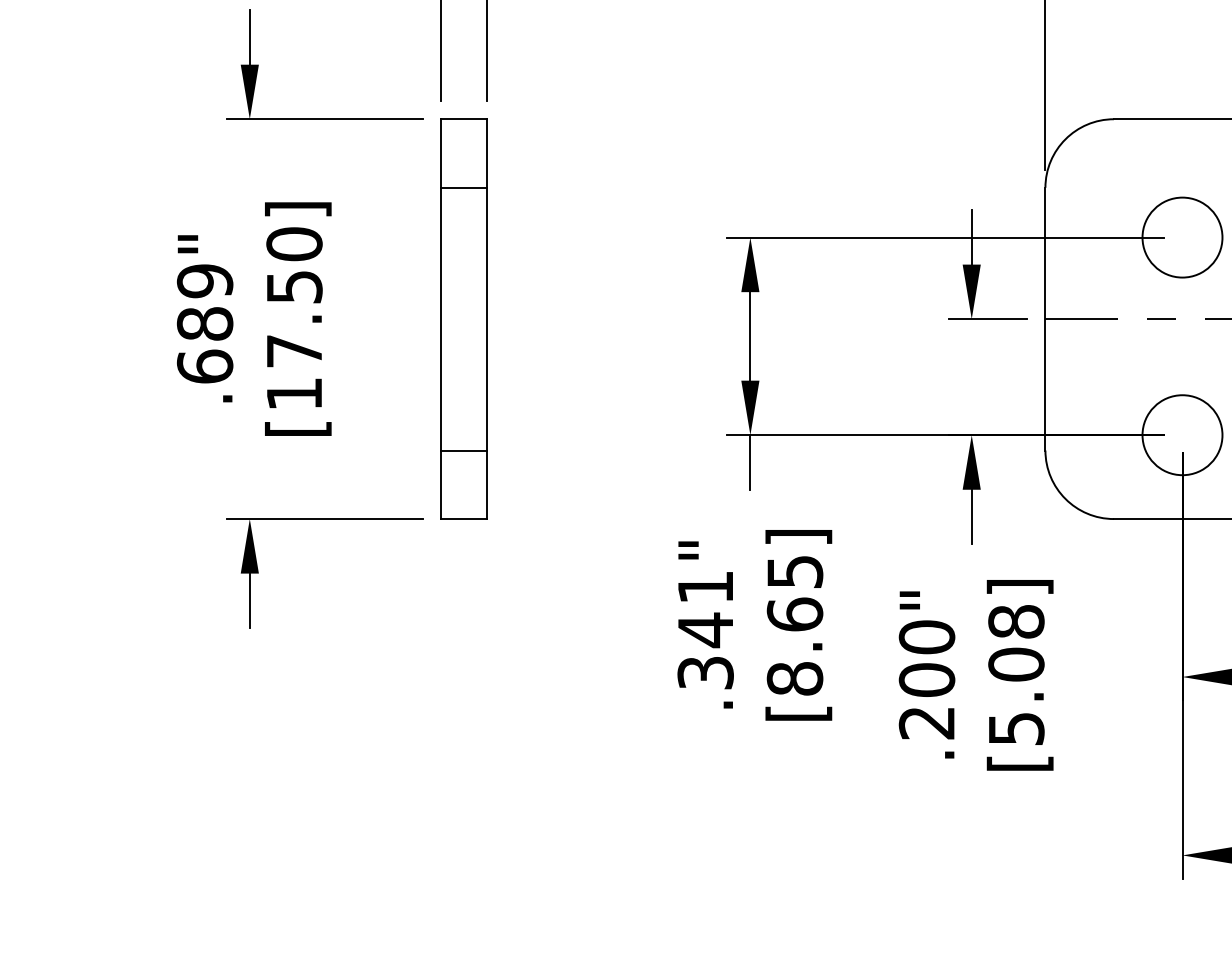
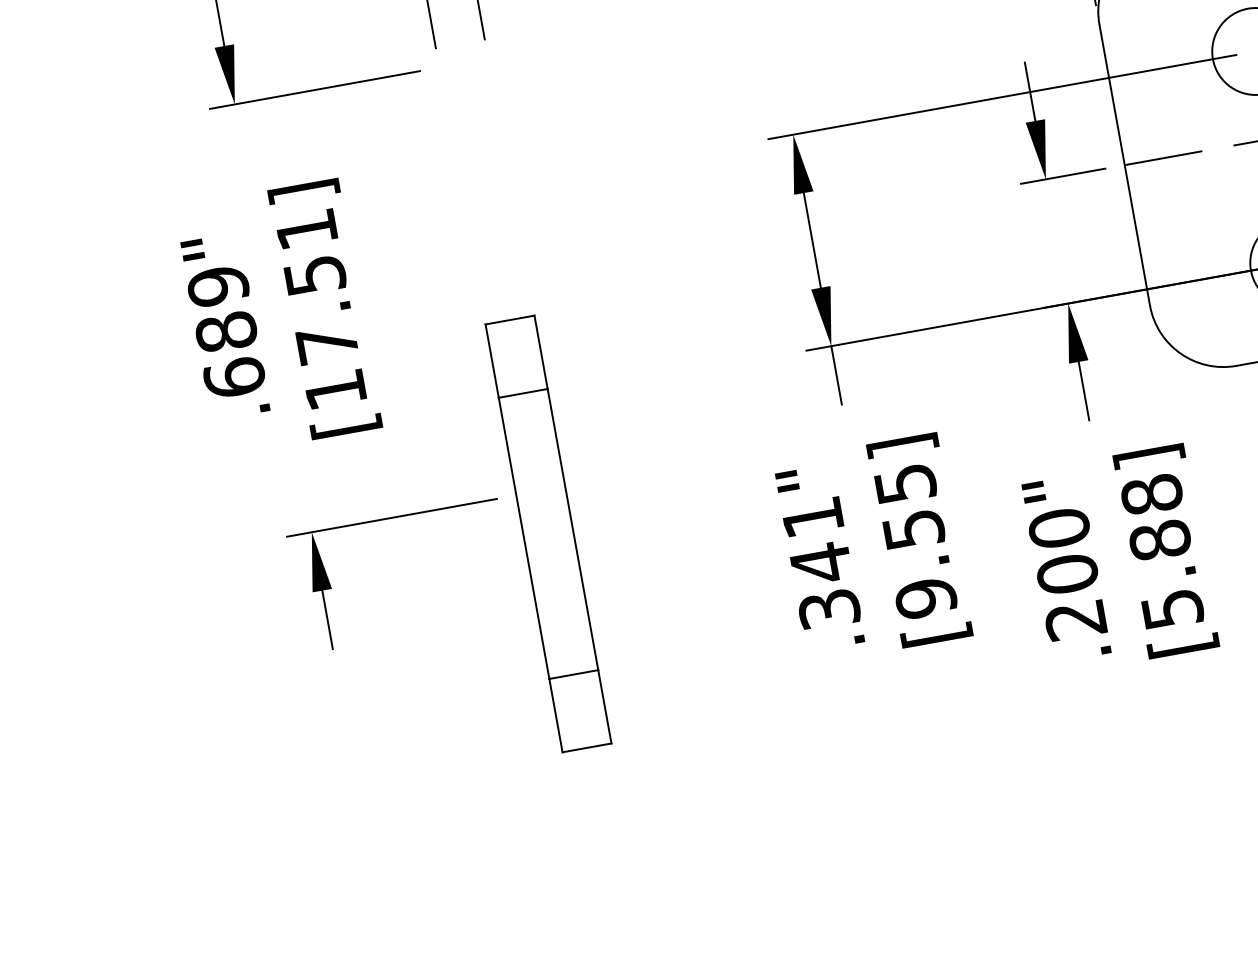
text: (294, 244) -> (306, 229), [17.50] -> [17.51]
part: (463, 318) -> (548, 533), moved
text: (794, 646) -> (919, 563), [8.65] -> [9.55]
text: (1016, 664) -> (1160, 540), [5.08] -> [5.88]

